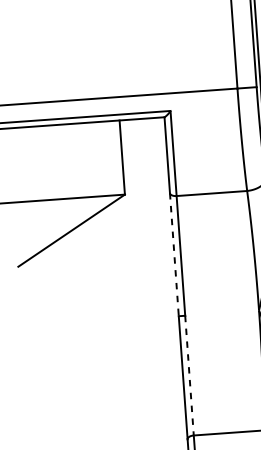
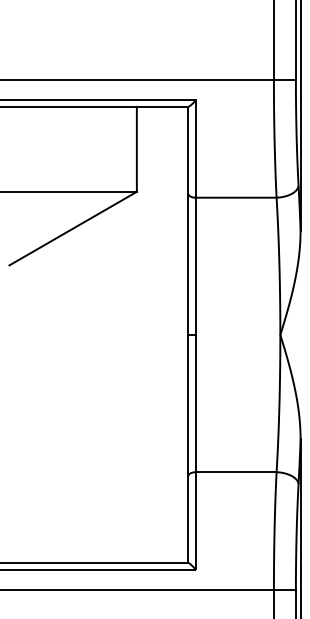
line: (174, 254) -> (188, 264), dashed -> solid
line: (189, 375) -> (195, 403), dashed -> solid

